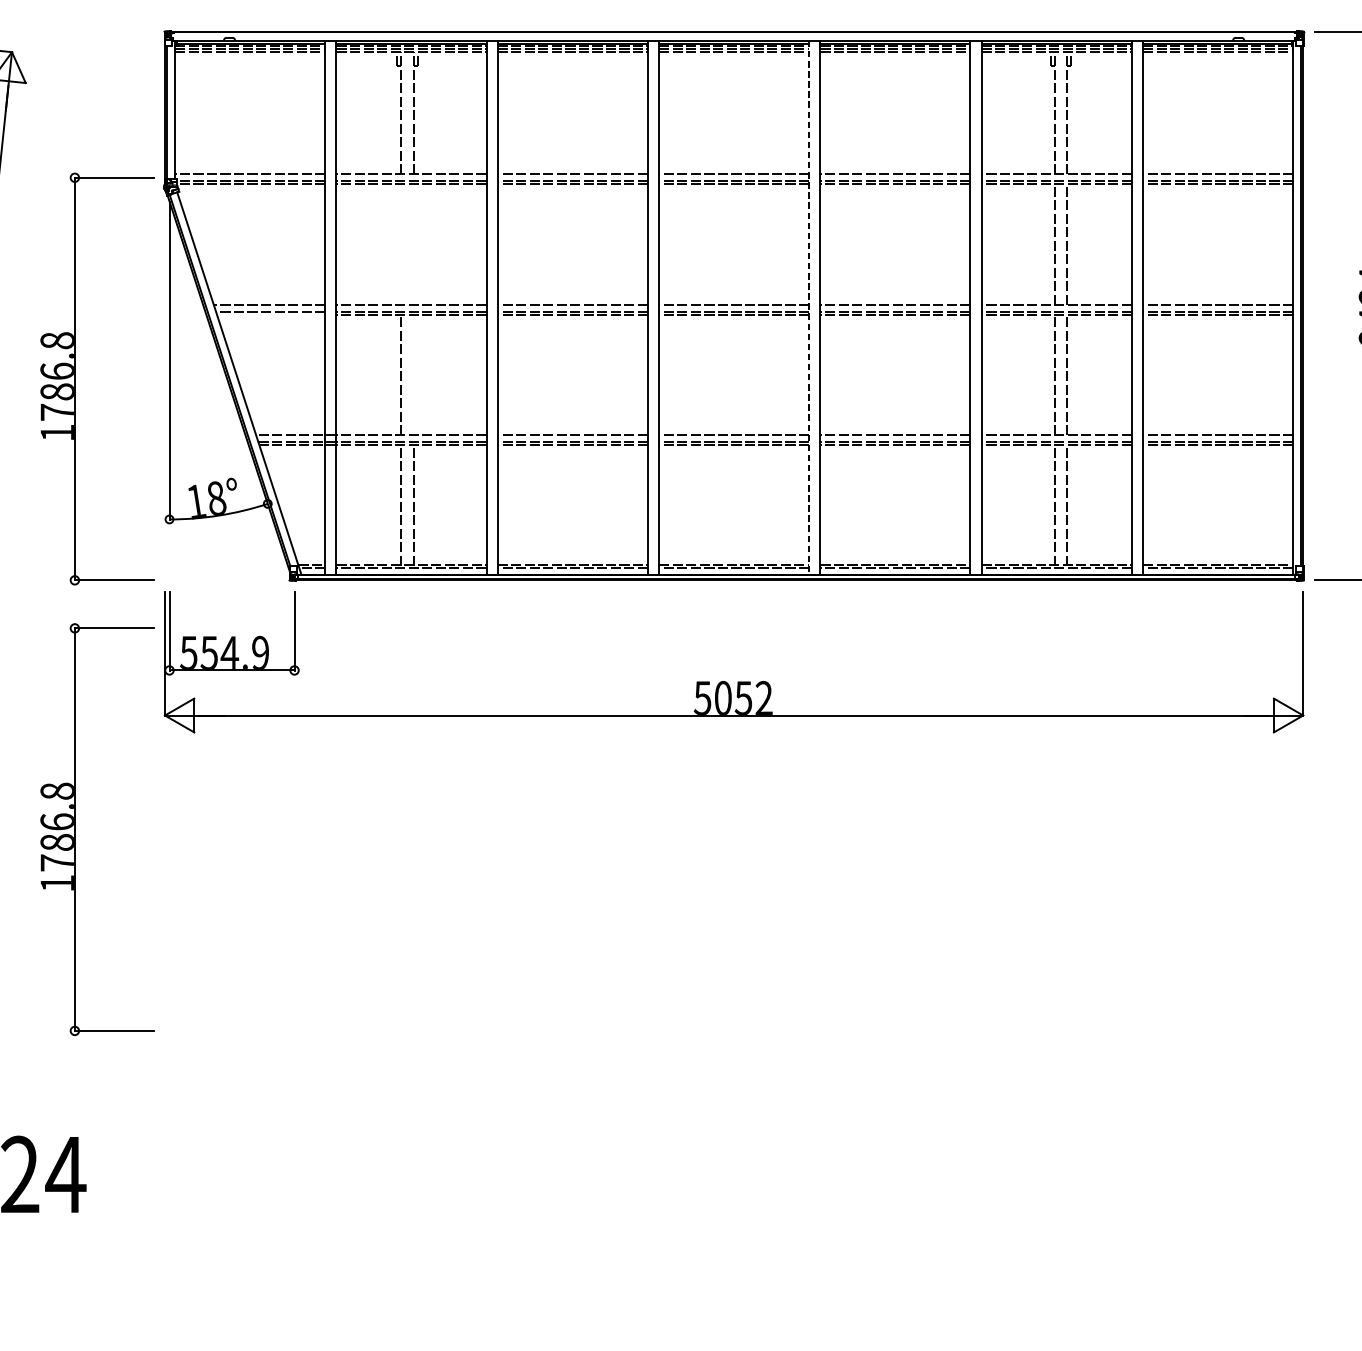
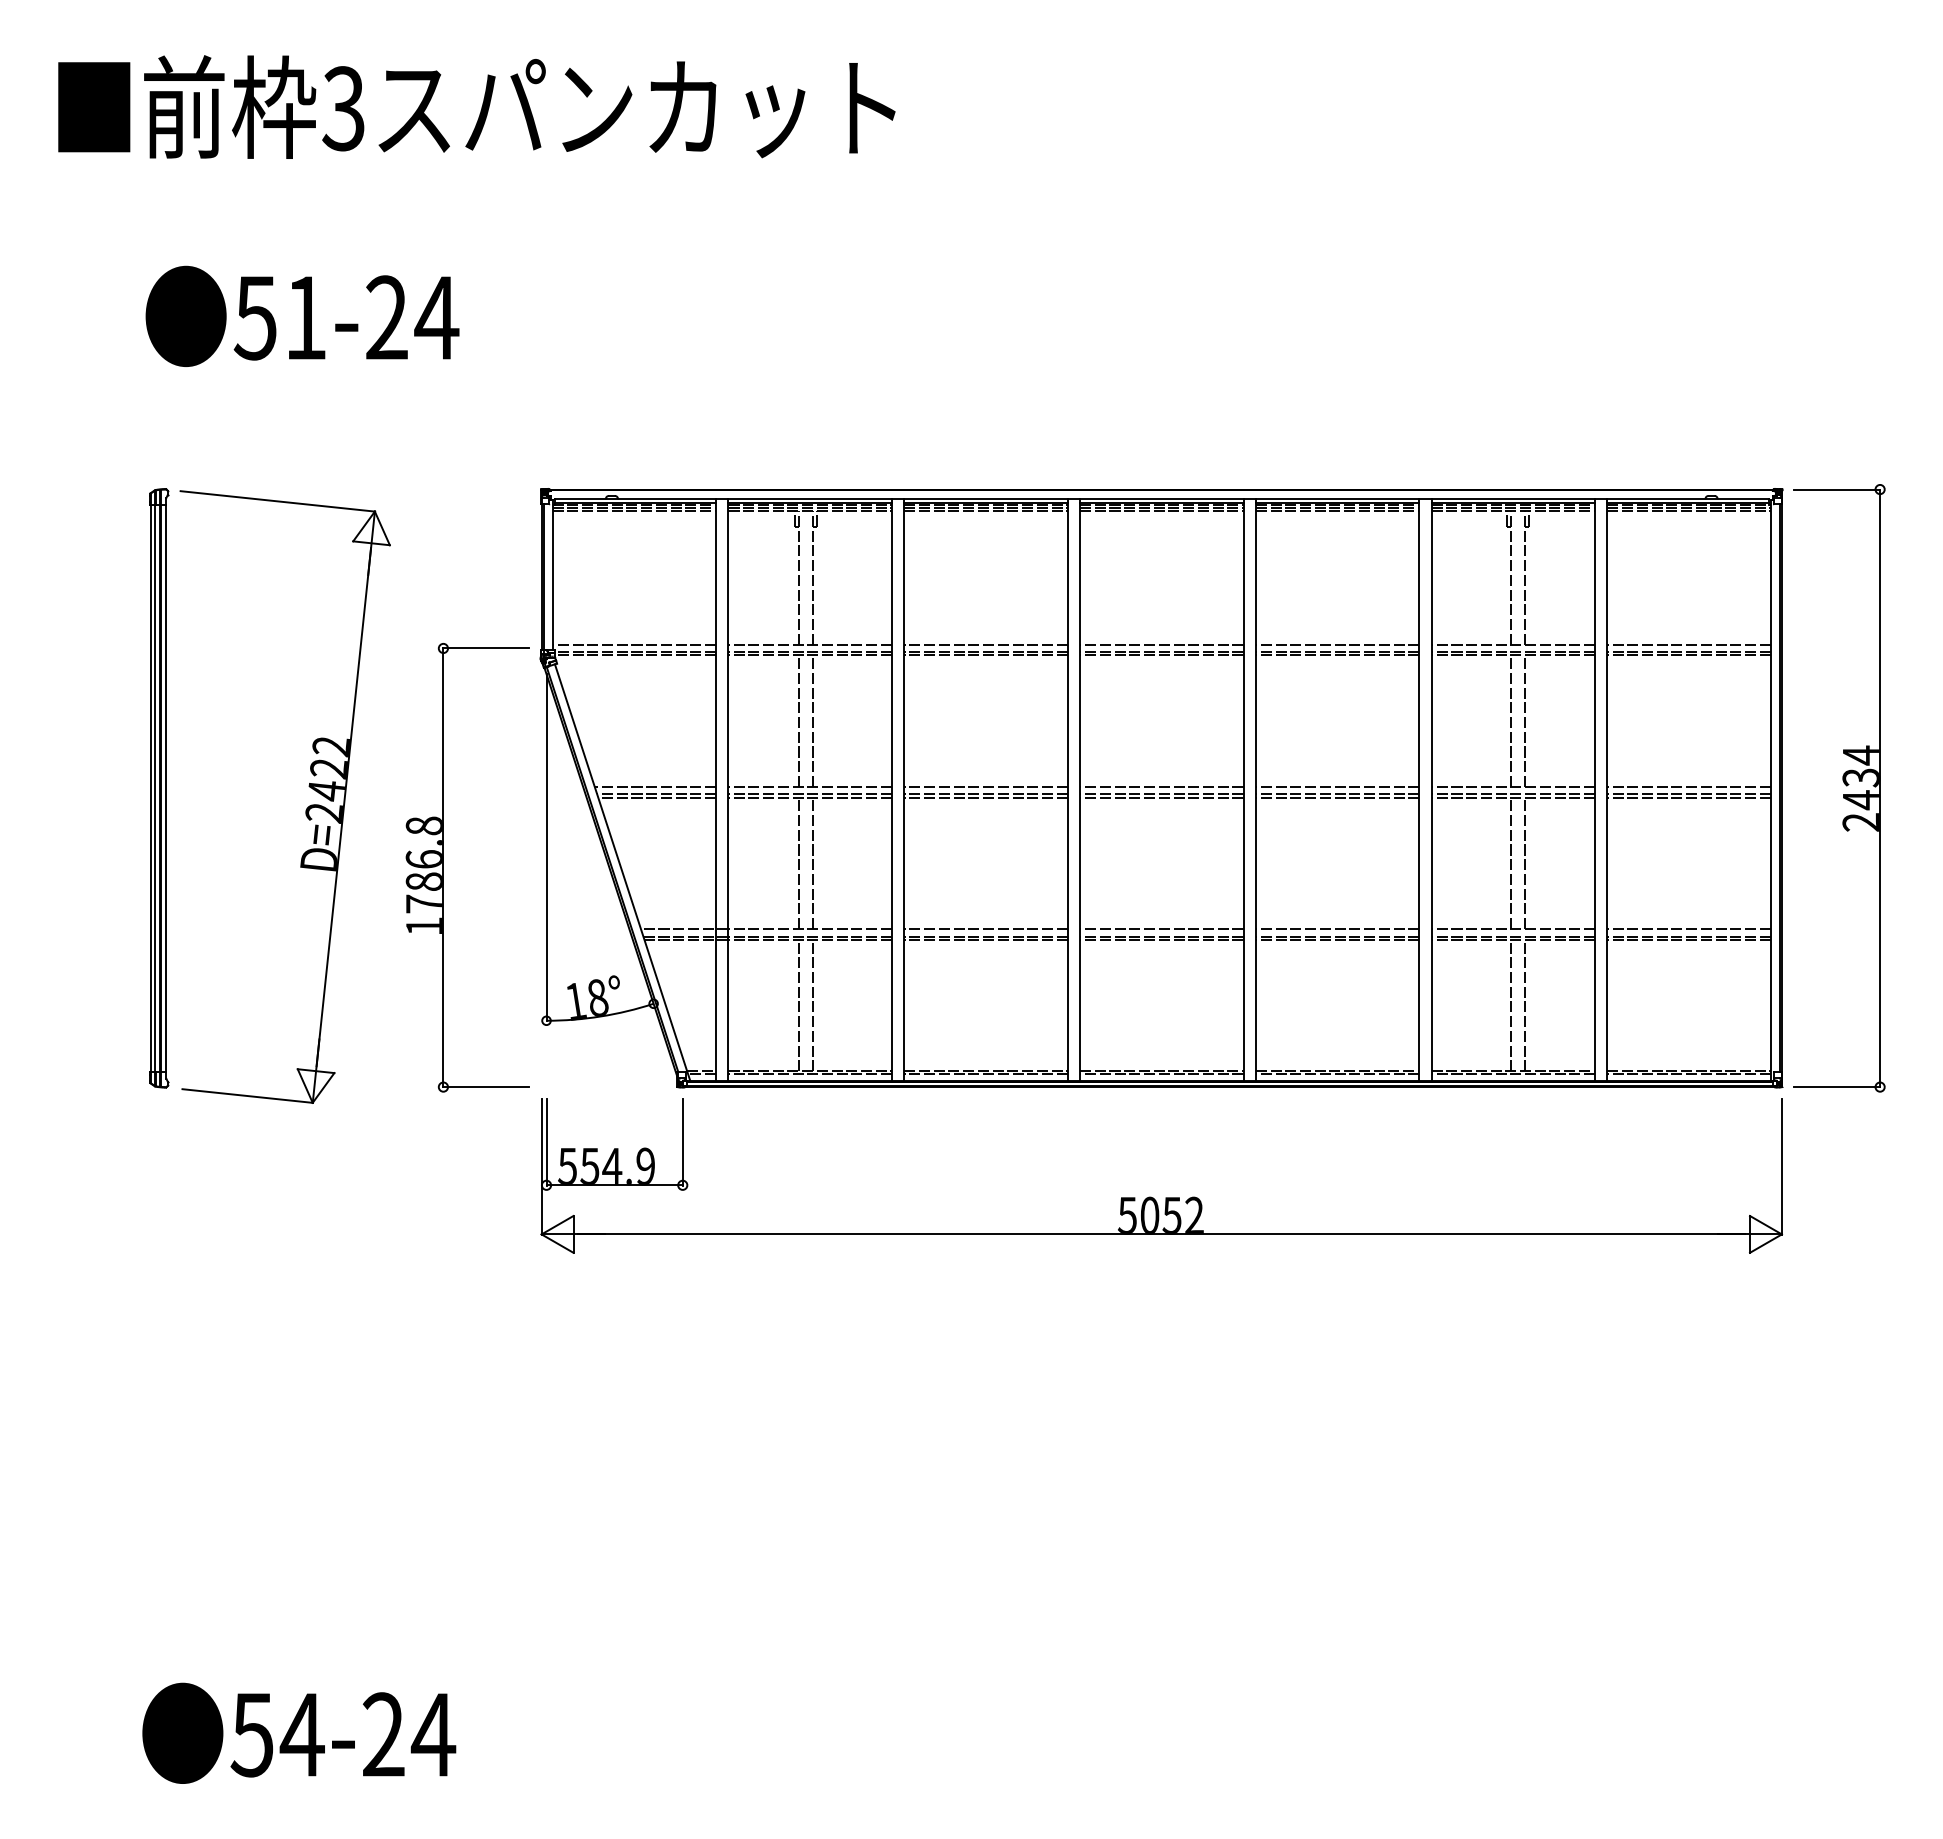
line: (401, 243) -> (799, 720), added
line: (413, 243) -> (812, 720), added
line: (809, 308) -> (1243, 790), dashed -> solid
line: (271, 314) -> (657, 797), added
line: (413, 375) -> (812, 863), added
part: (74, 829) -> (443, 1358), removed

